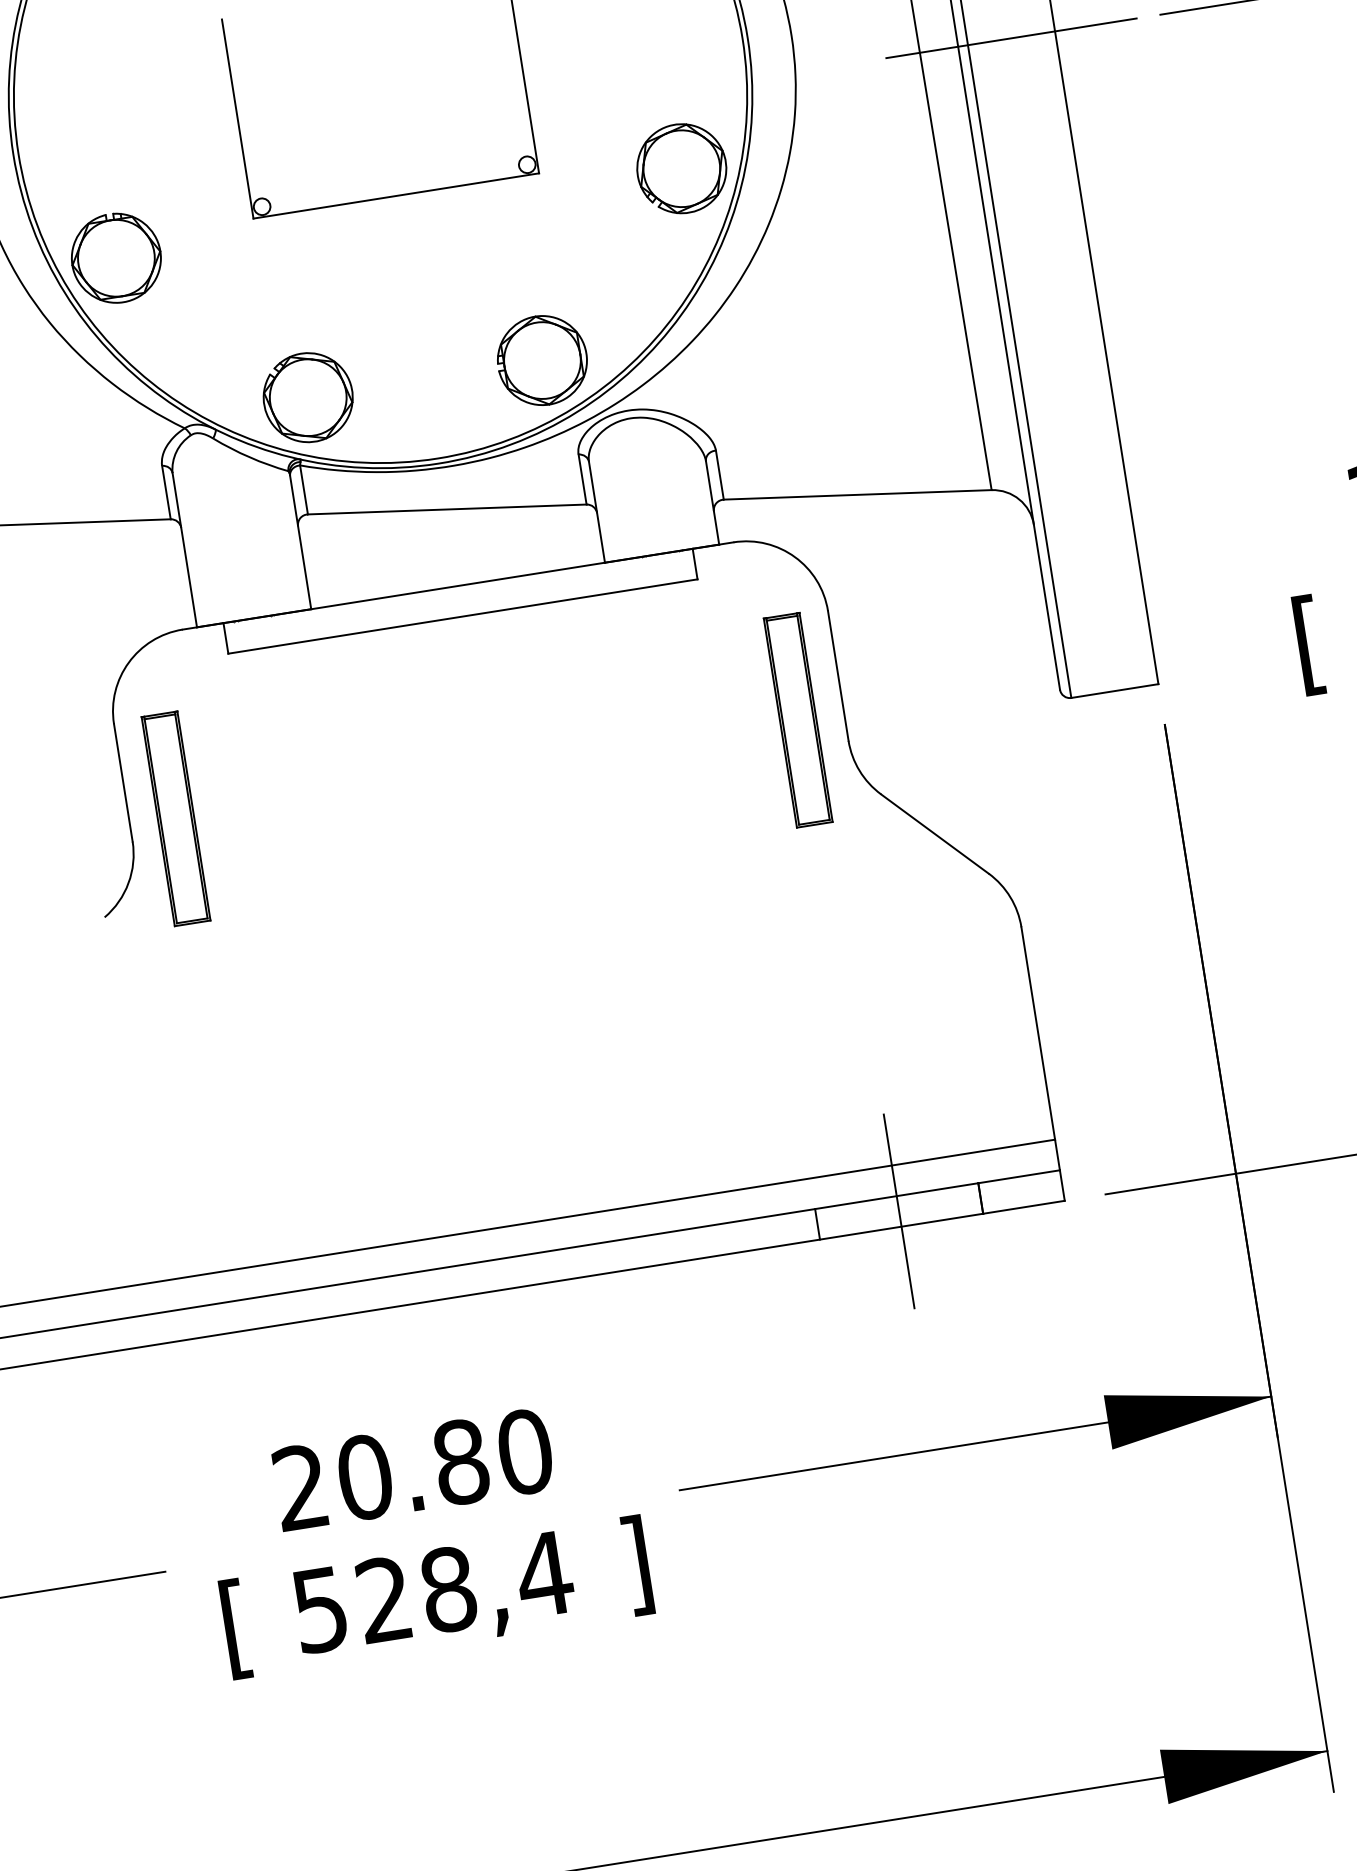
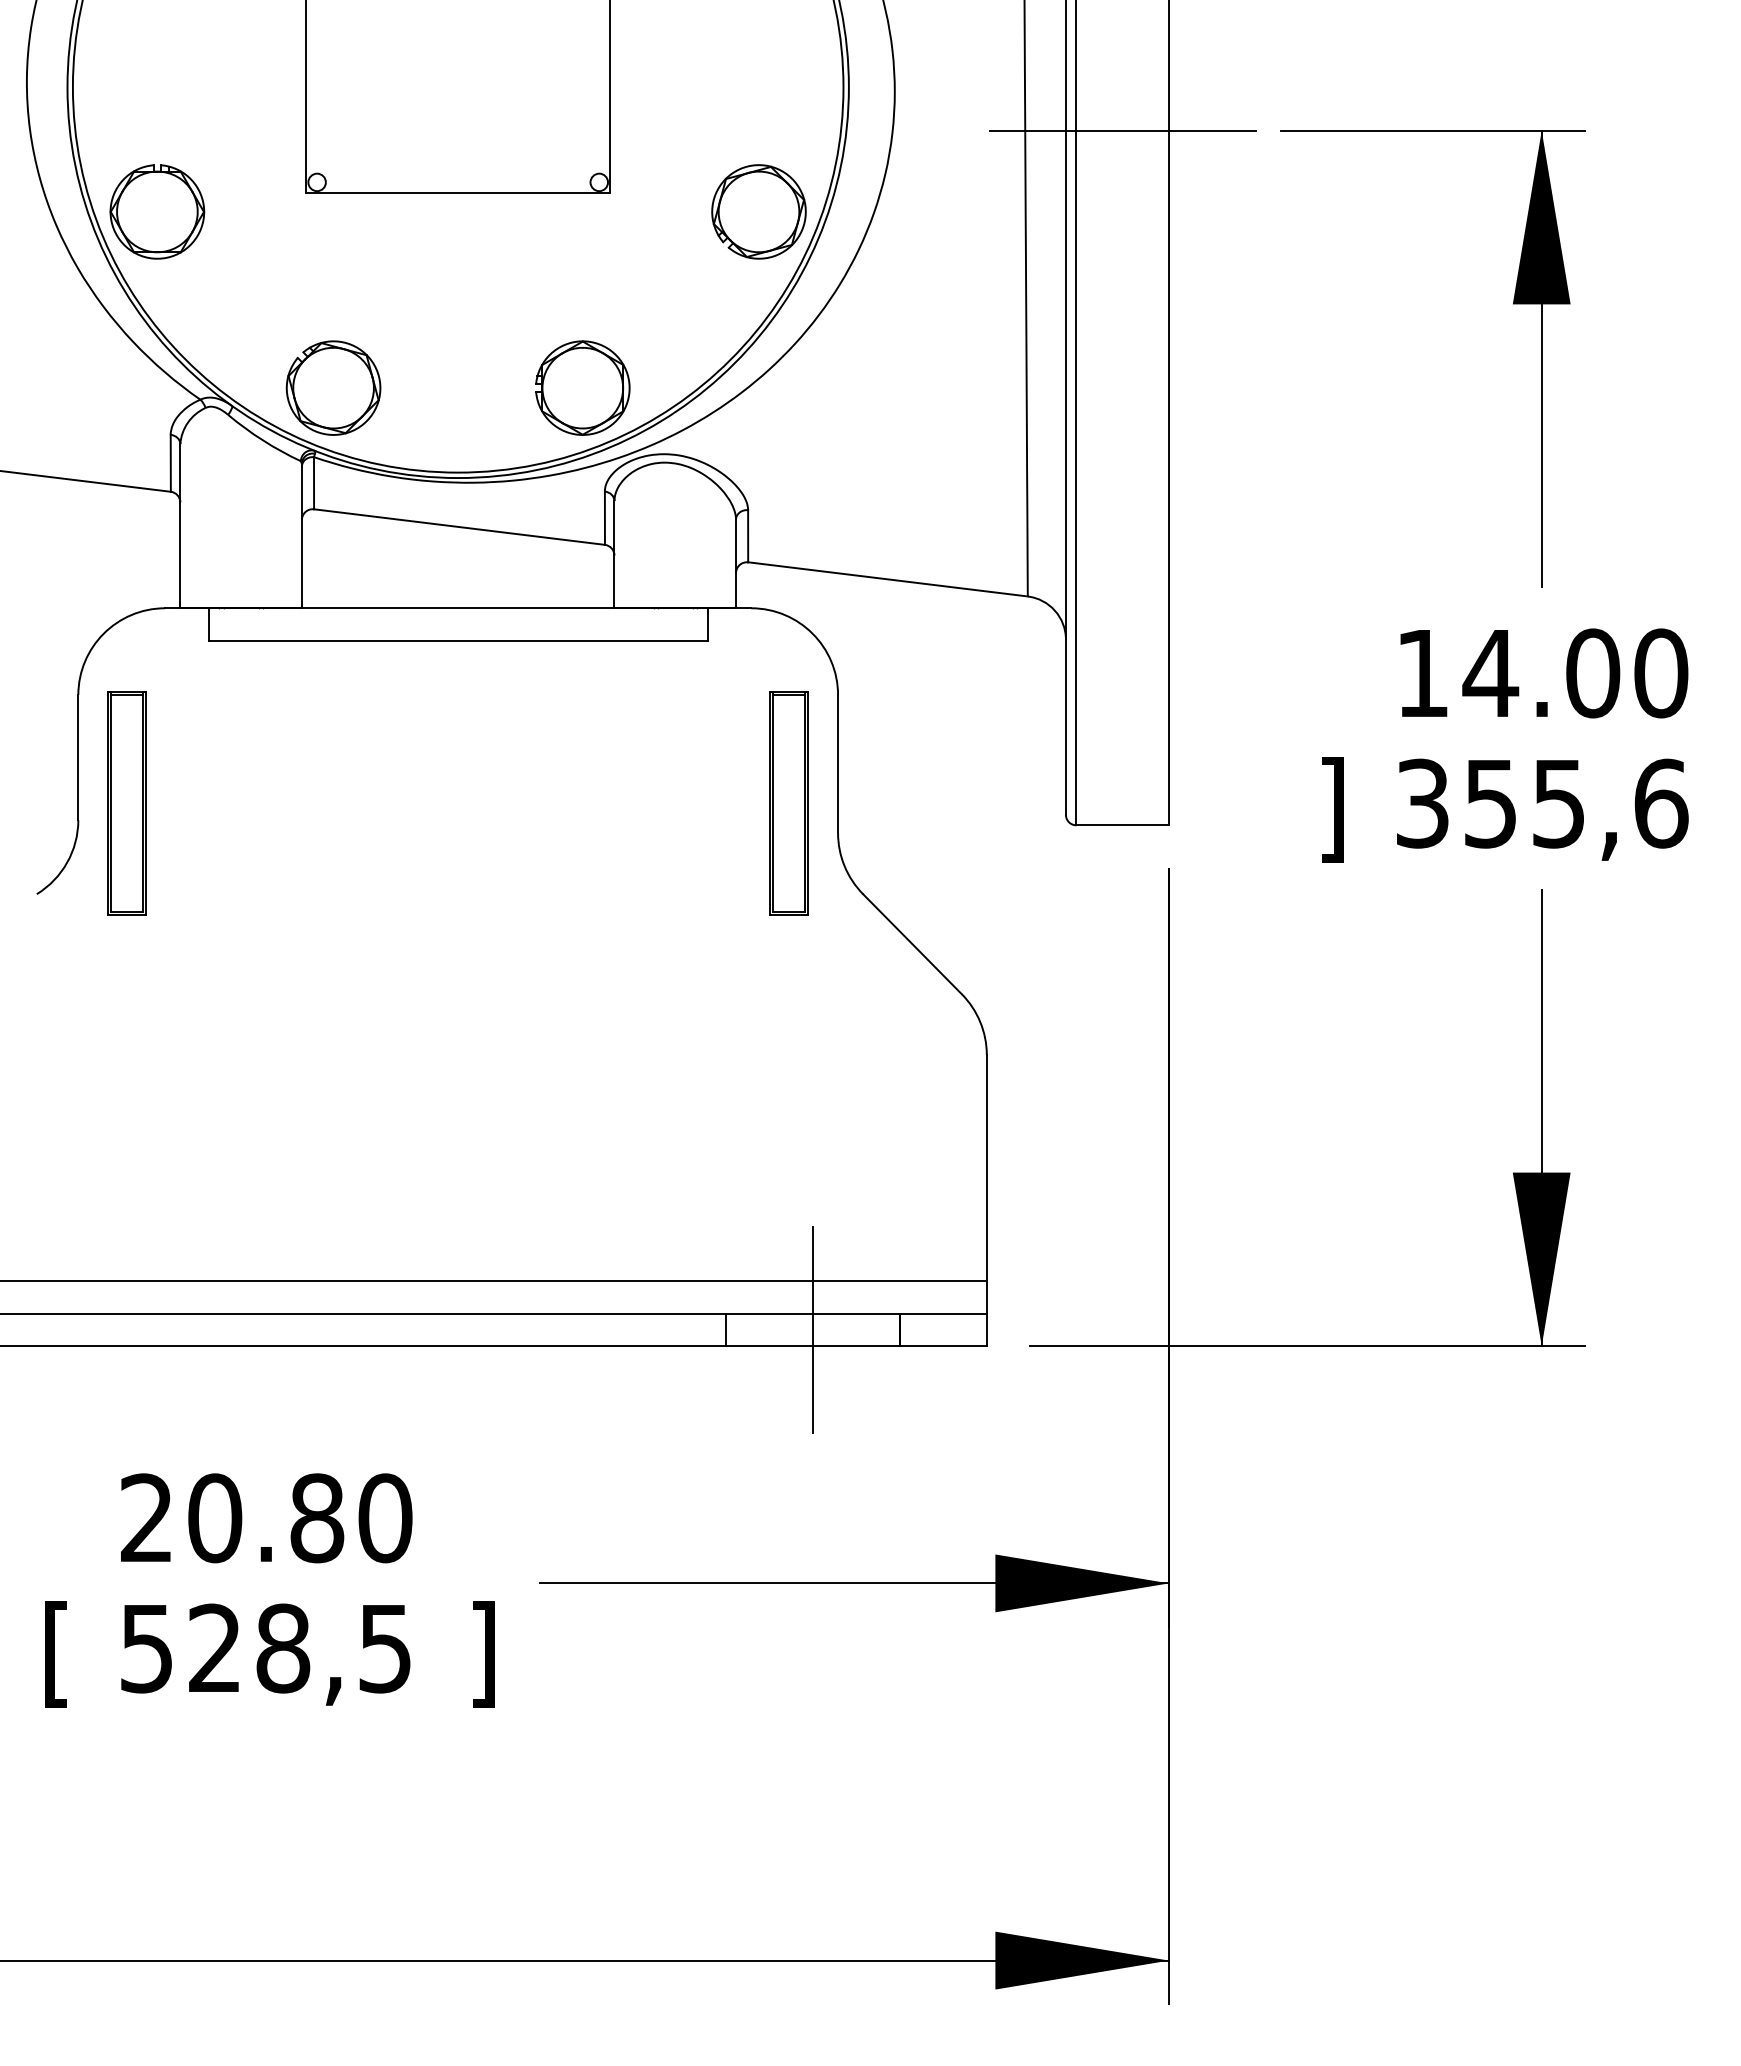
text: (1309, 644) -> (1332, 809), [ -> ]
text: (543, 1575) -> (384, 1649), 528,4 -> 528,5

